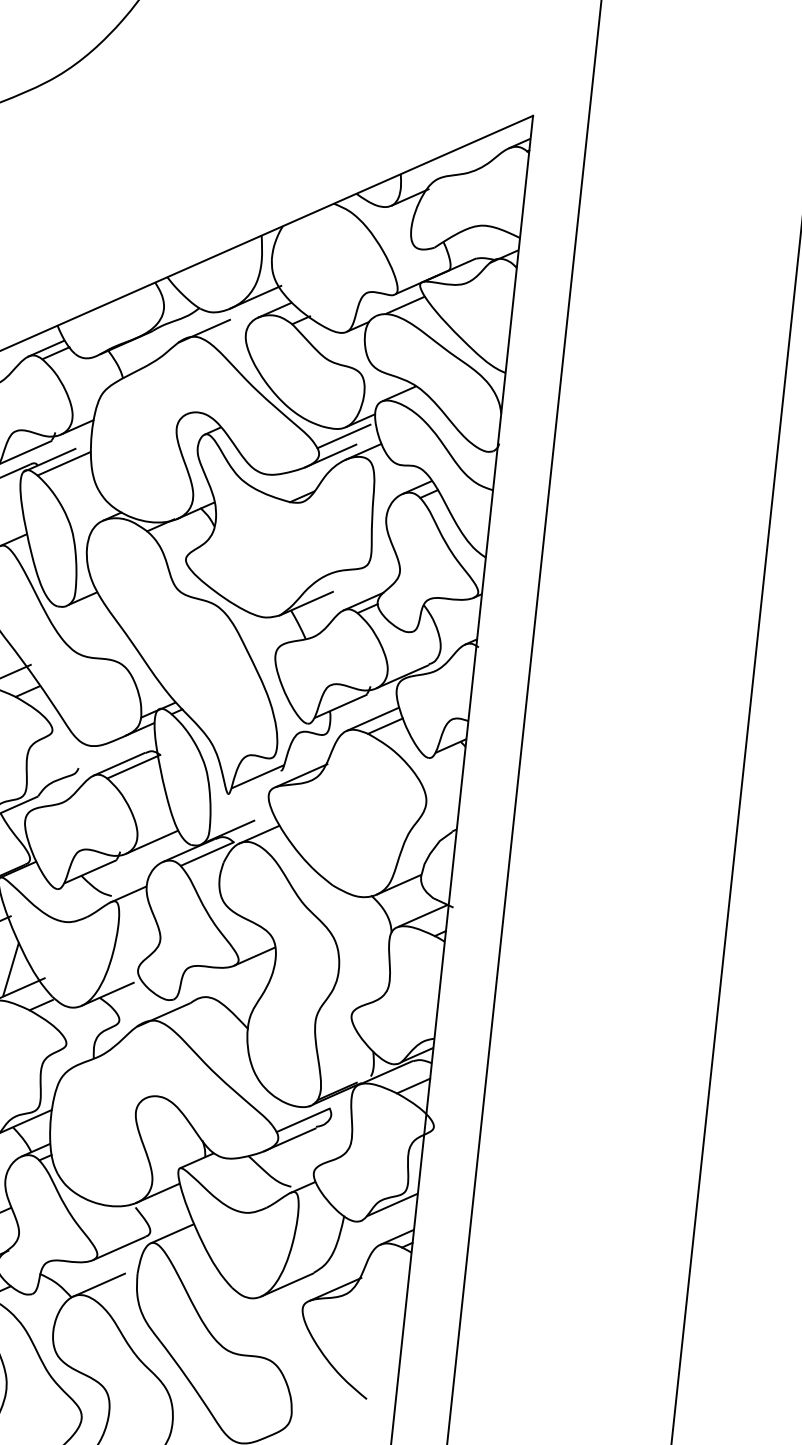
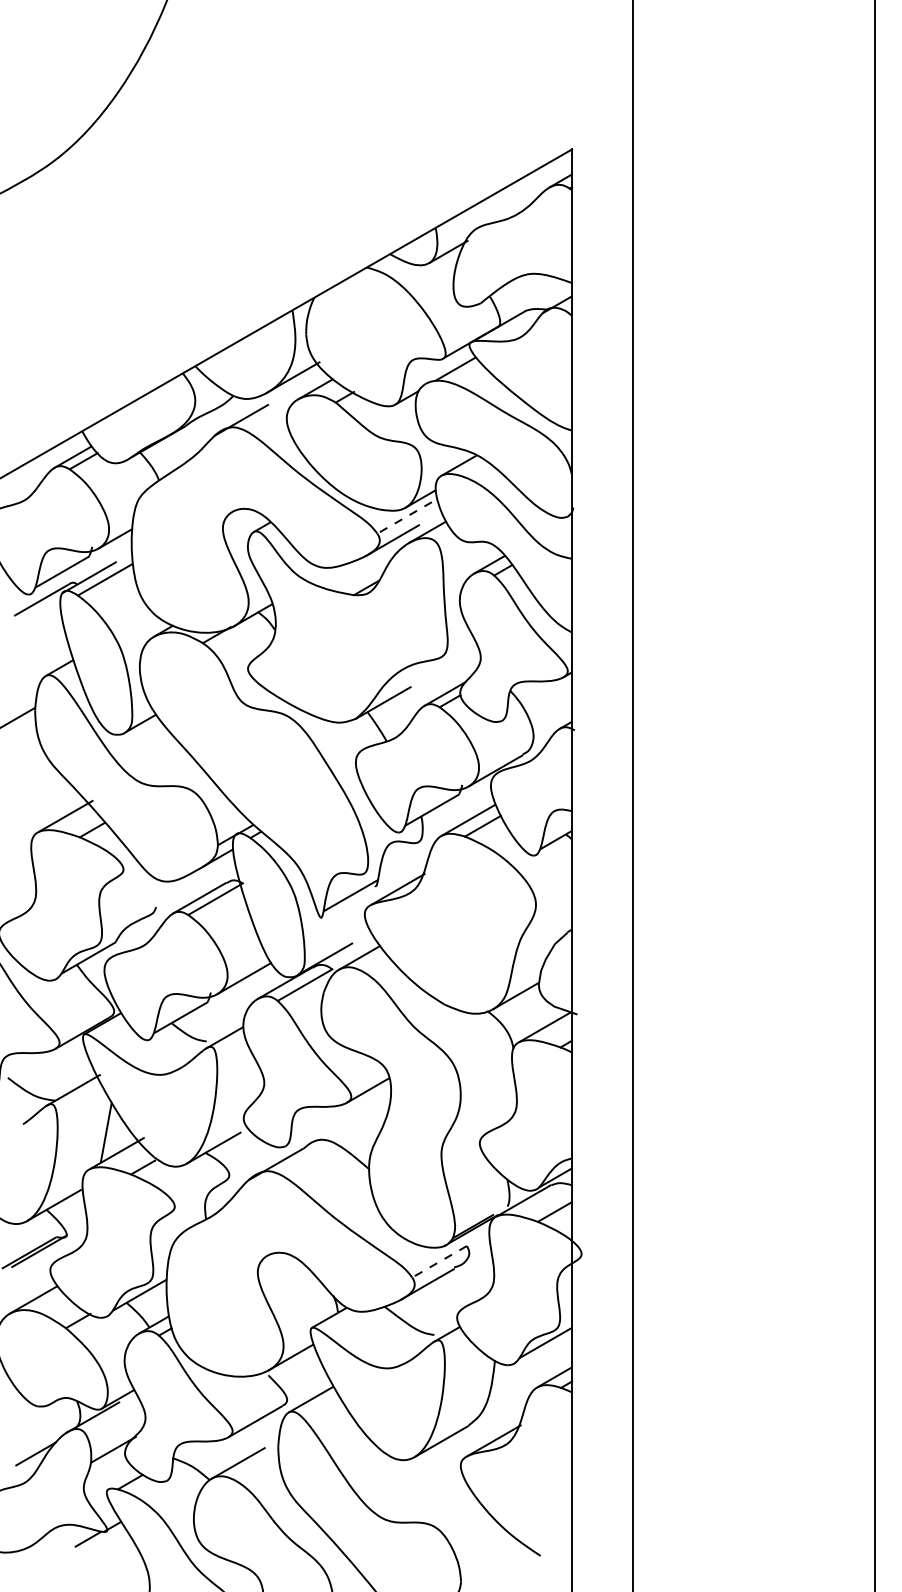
line: (343, 437) -> (404, 518), solid -> dashed
line: (303, 1120) -> (439, 1262), solid -> dashed

